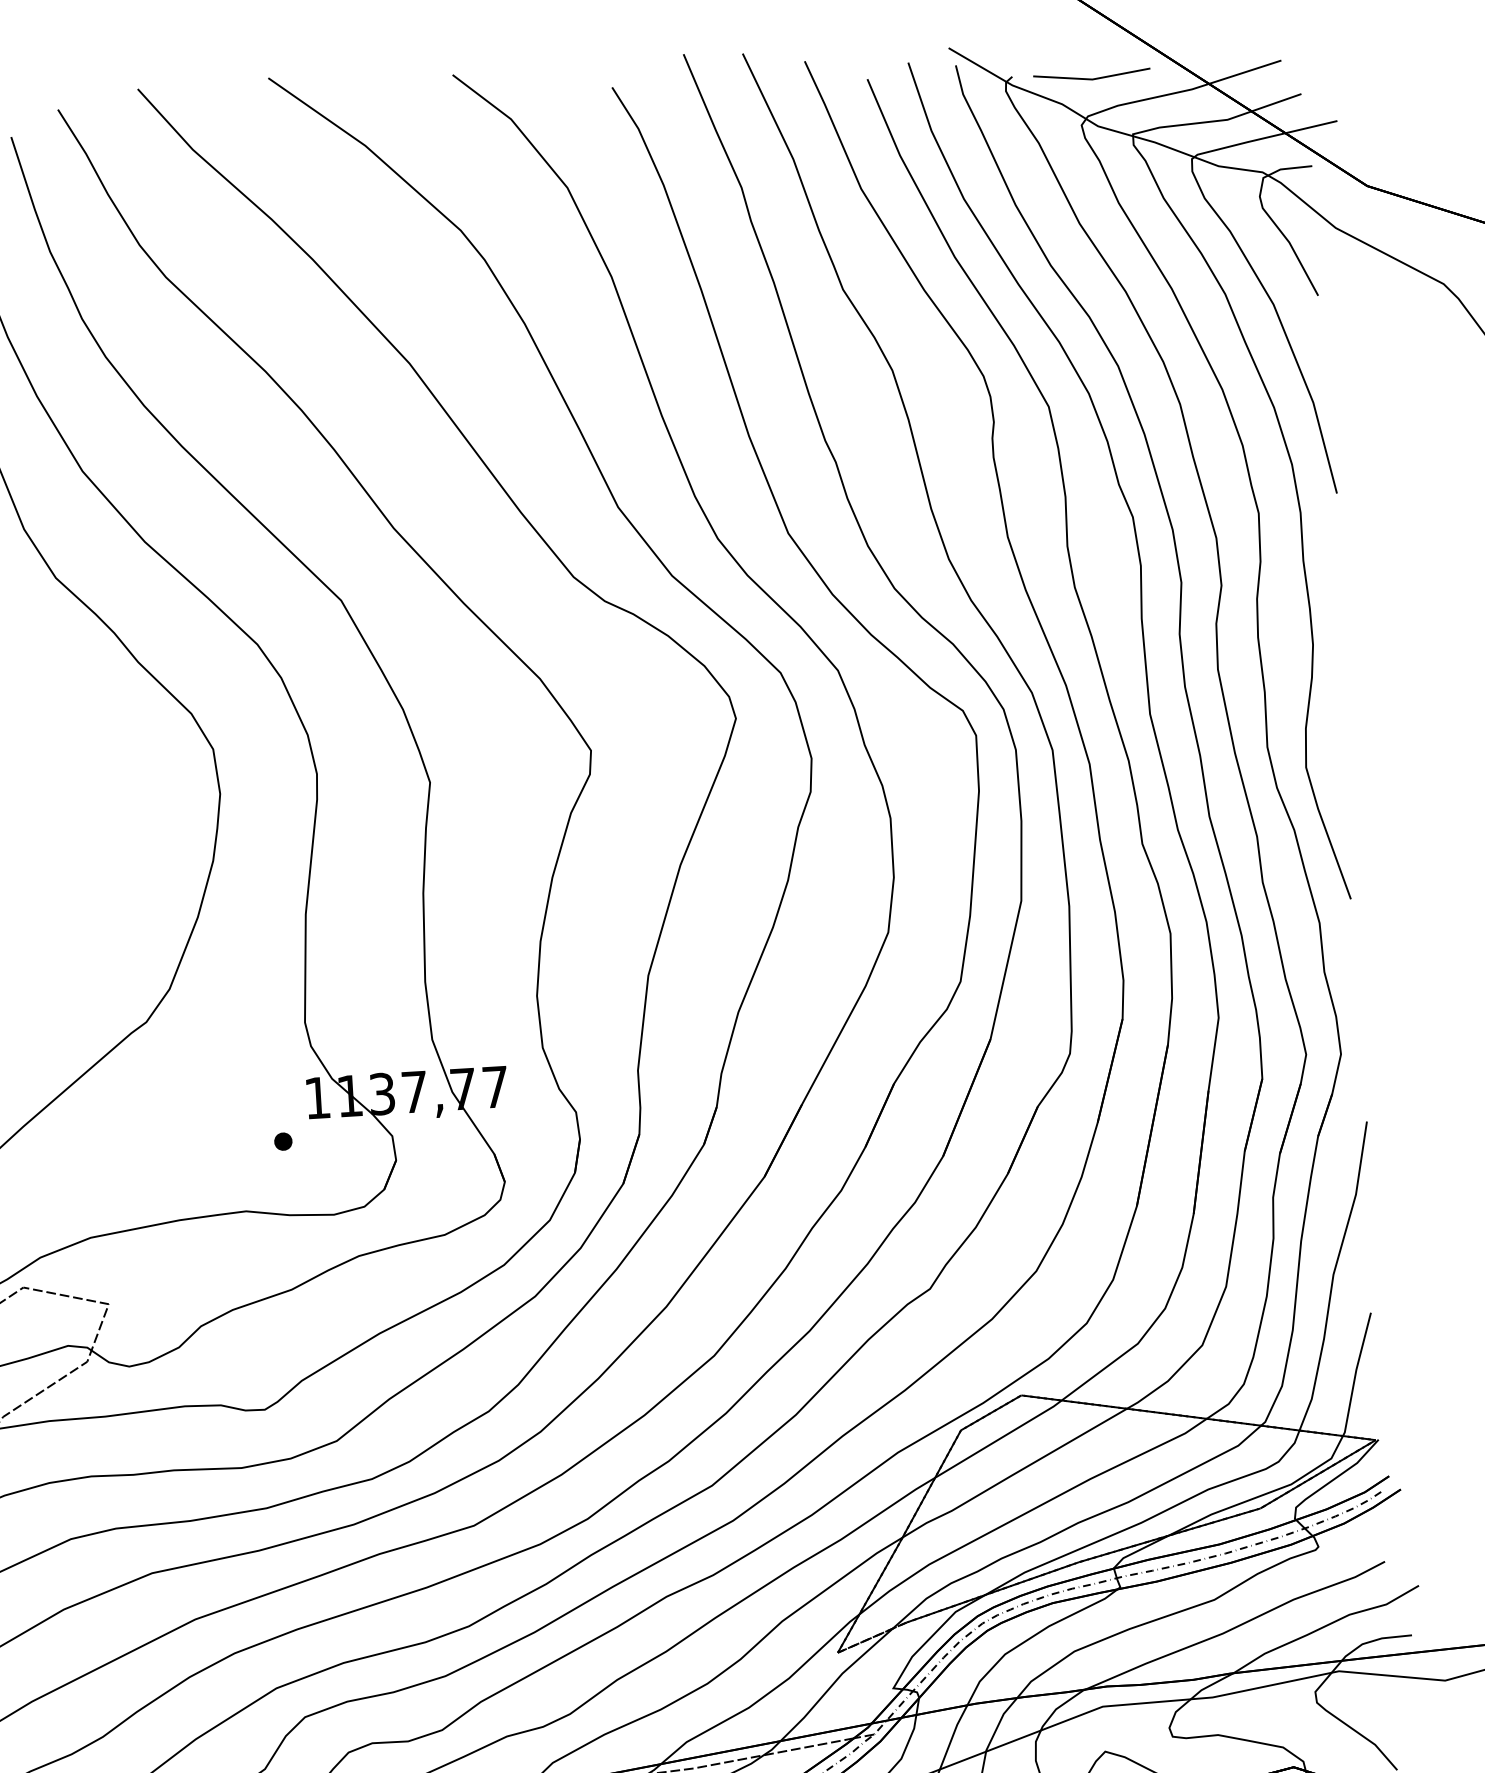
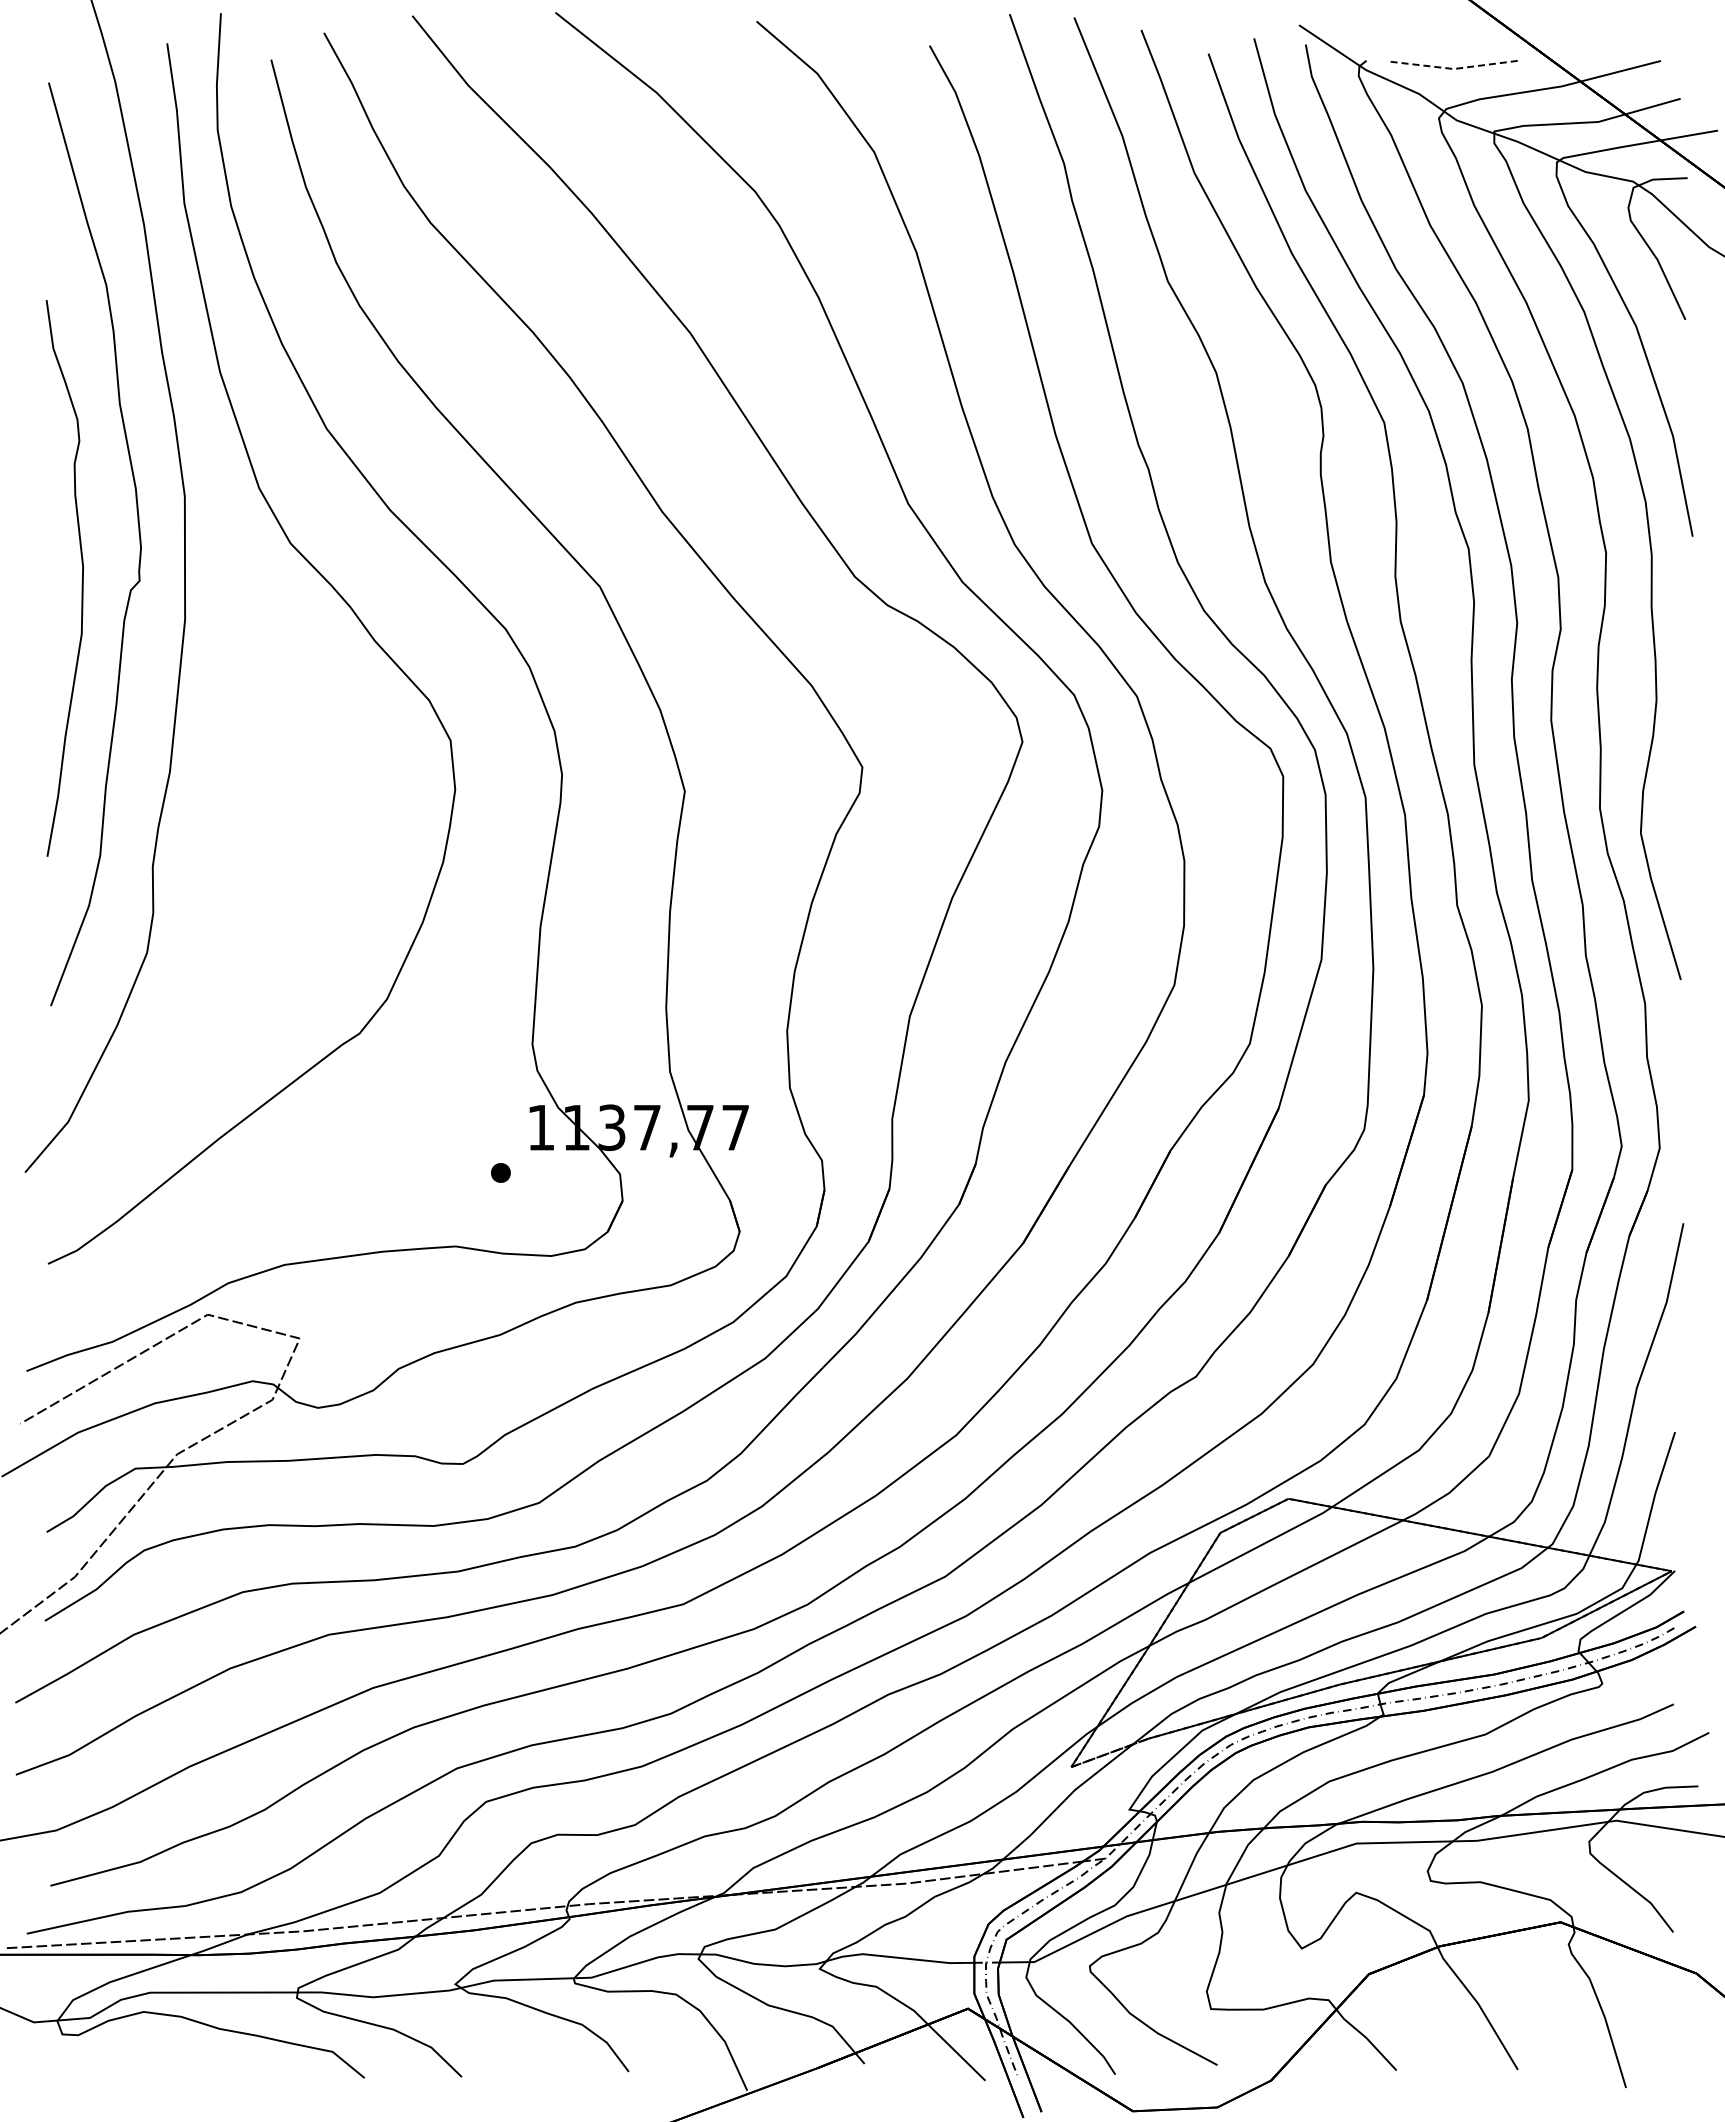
line: (1092, 79) -> (1453, 69), solid -> dashed

